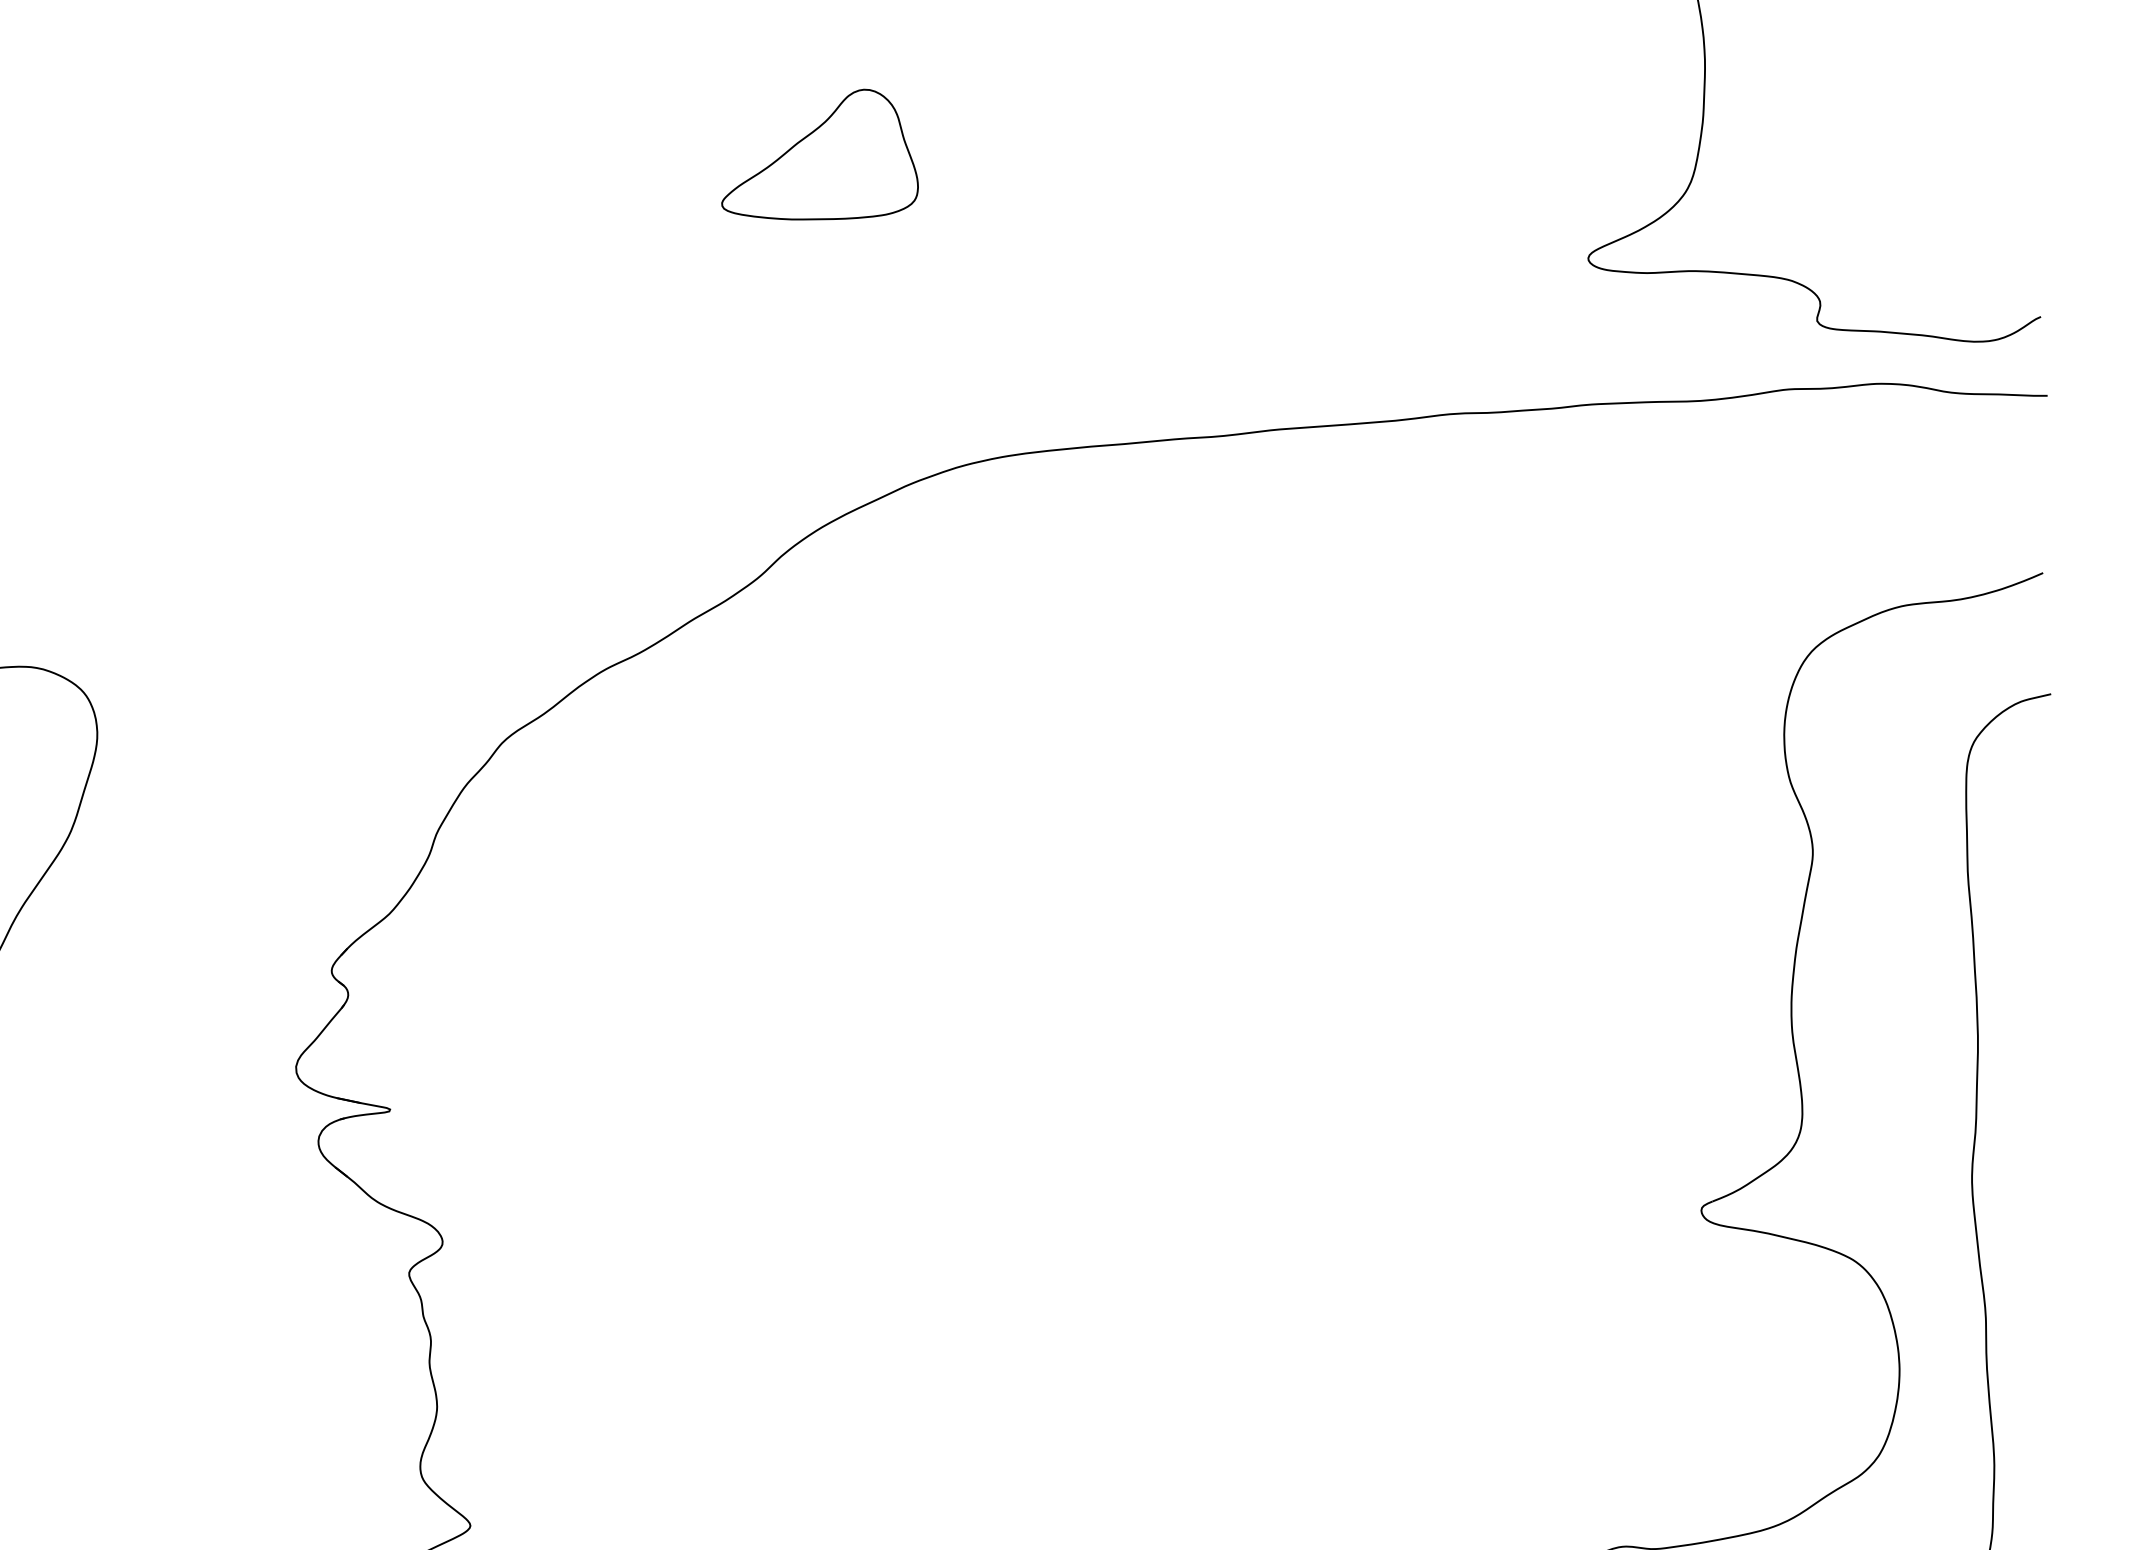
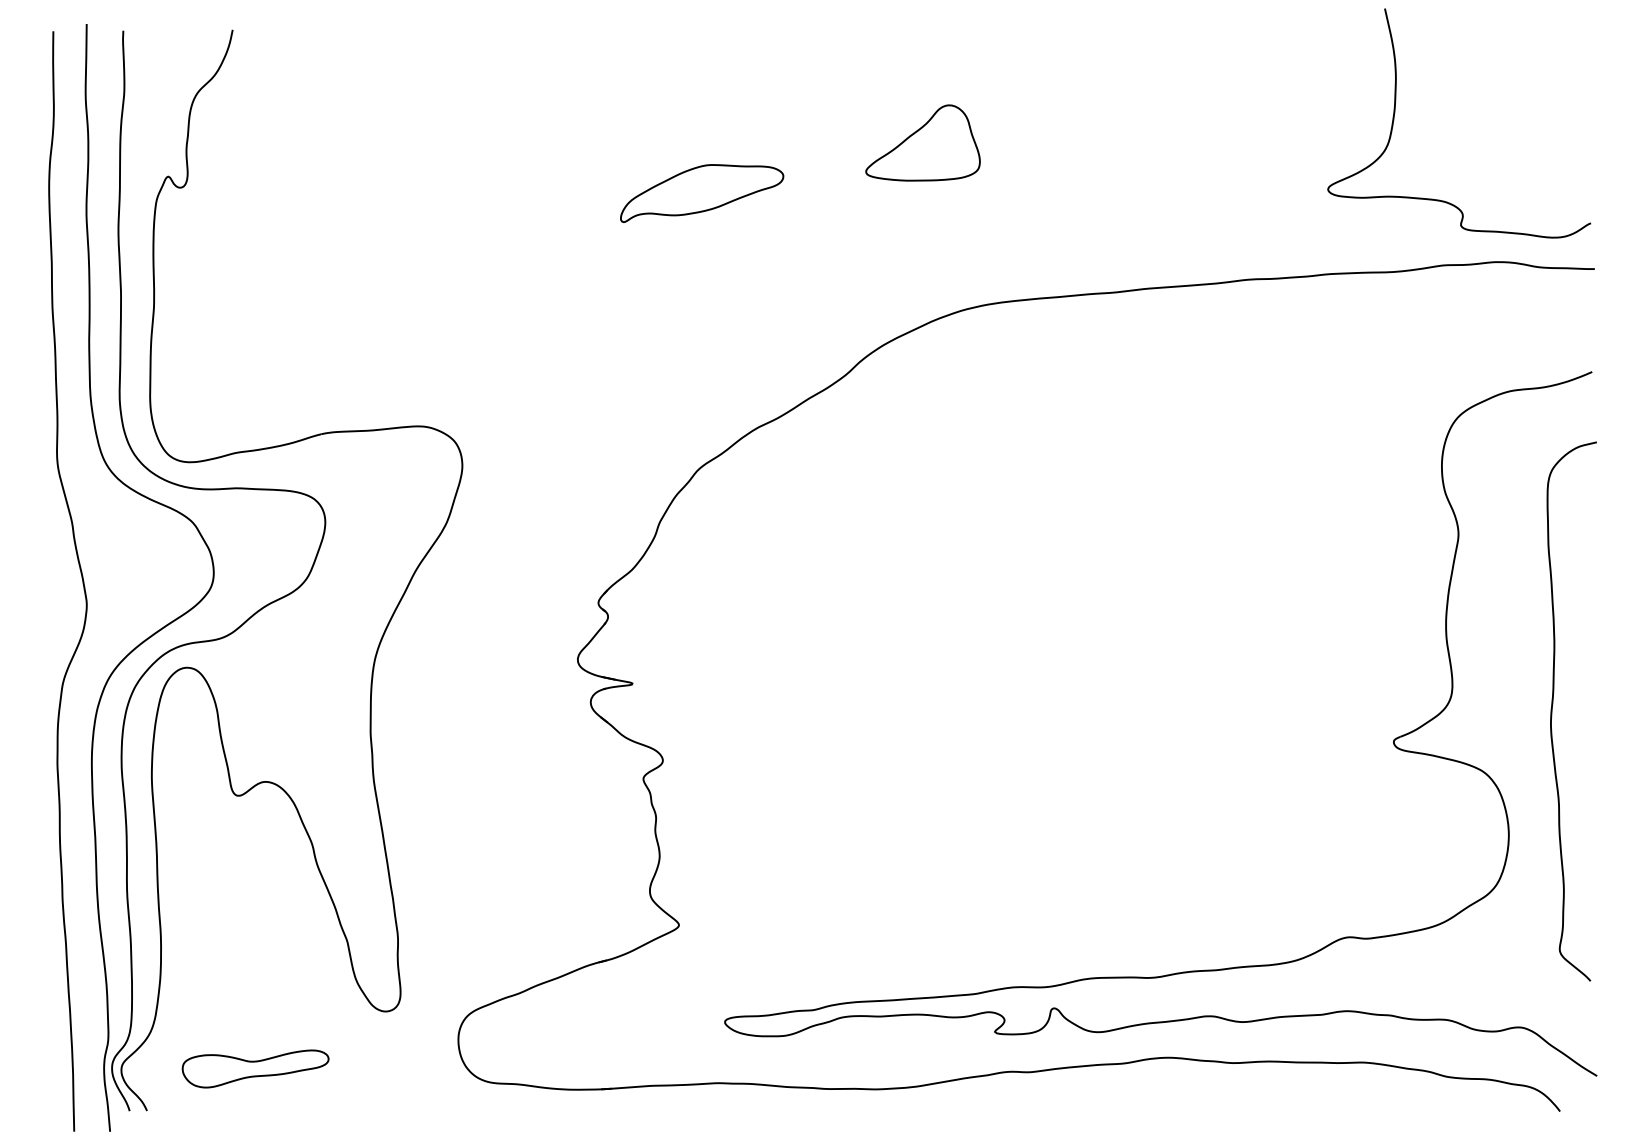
part: (819, 153) -> (922, 142), moved
part: (510, 265) -> (702, 193), added

